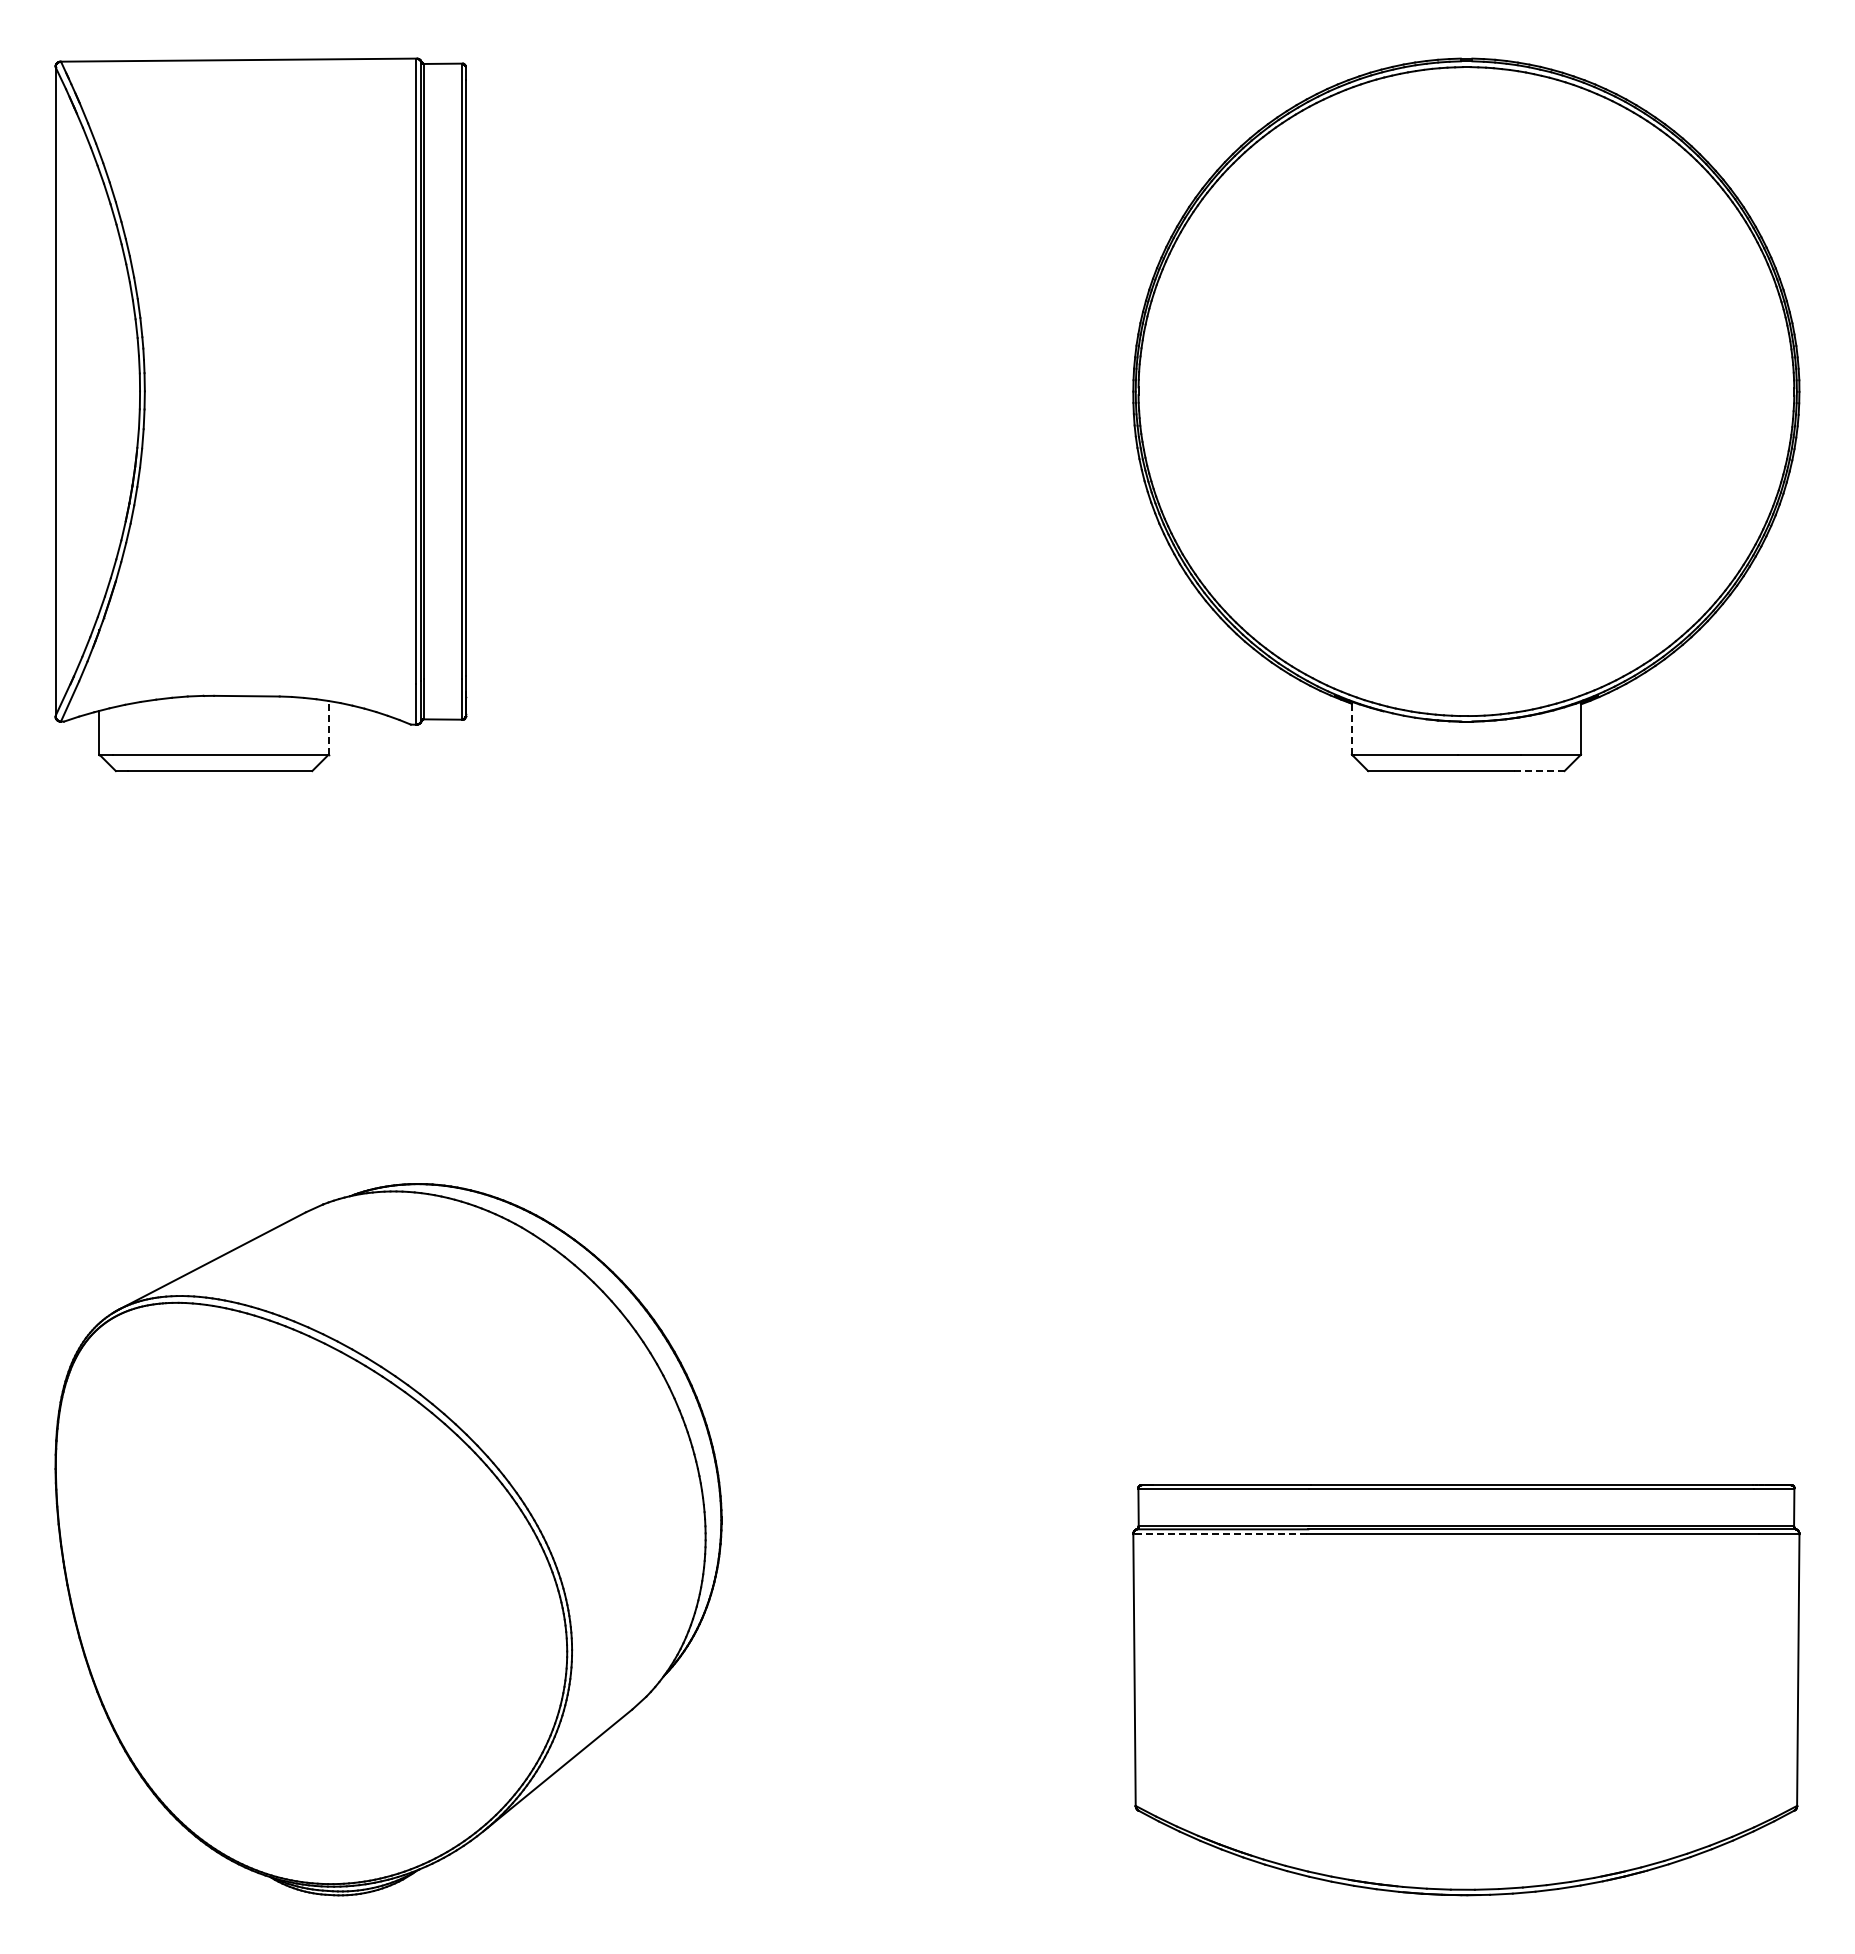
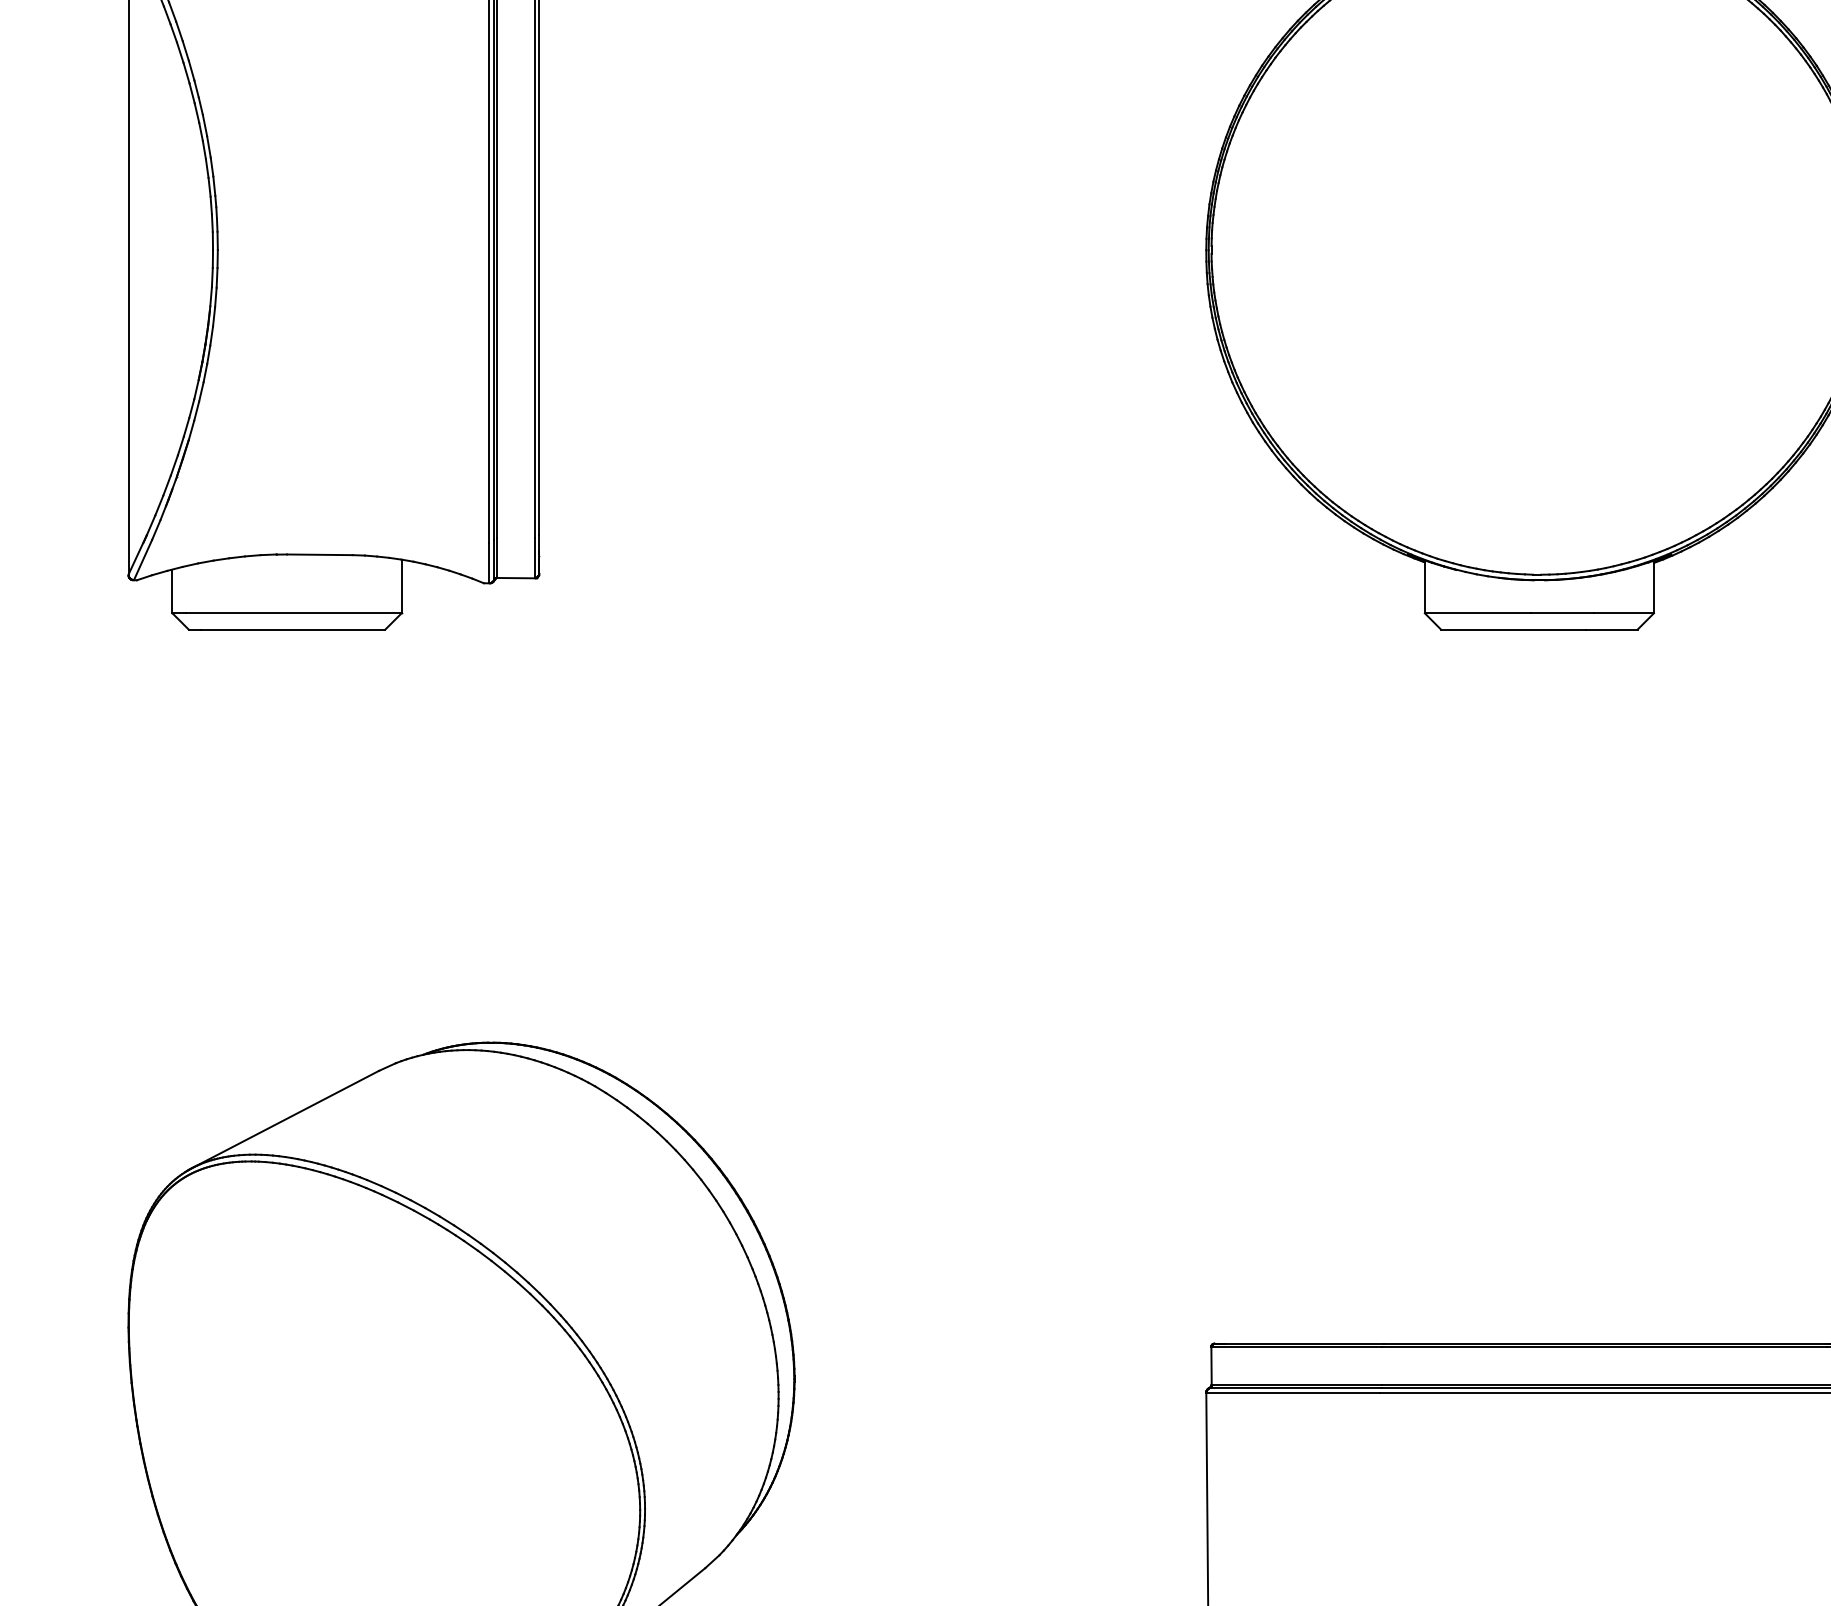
line: (328, 727) -> (401, 586), dashed -> solid
line: (1351, 727) -> (1424, 586), dashed -> solid
line: (1539, 771) -> (1612, 630), dashed -> solid
line: (1220, 1534) -> (1293, 1393), dashed -> solid

